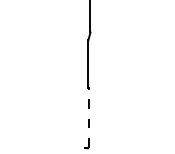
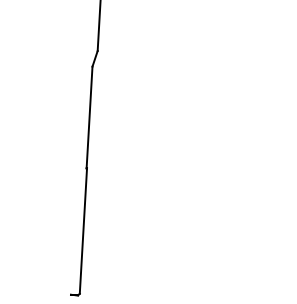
line: (88, 117) -> (83, 230), dashed -> solid

